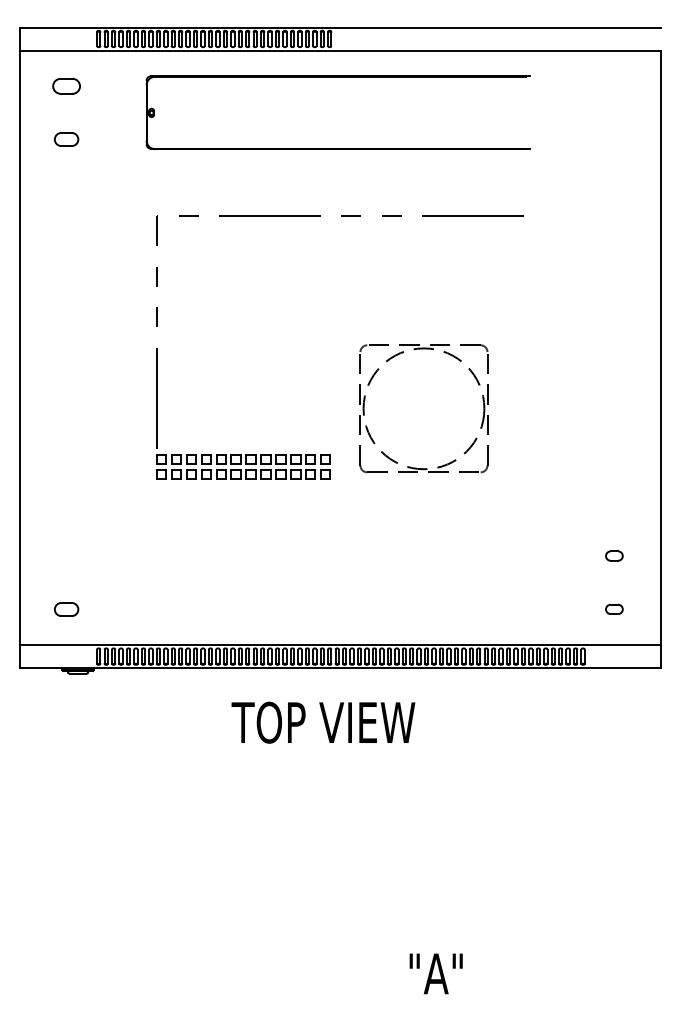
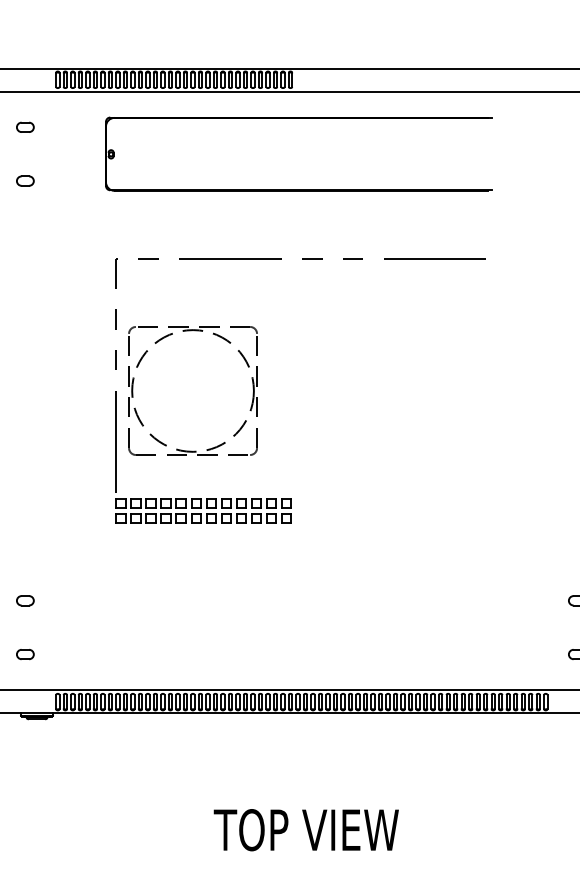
part: (66, 85) -> (25, 126), size x0.62
part: (66, 139) -> (25, 181), size x0.71
part: (374, 376) -> (143, 358), moved
part: (66, 555) -> (25, 600), added
part: (66, 608) -> (25, 653), size x0.71
text: (323, 722) -> (306, 829), moved

